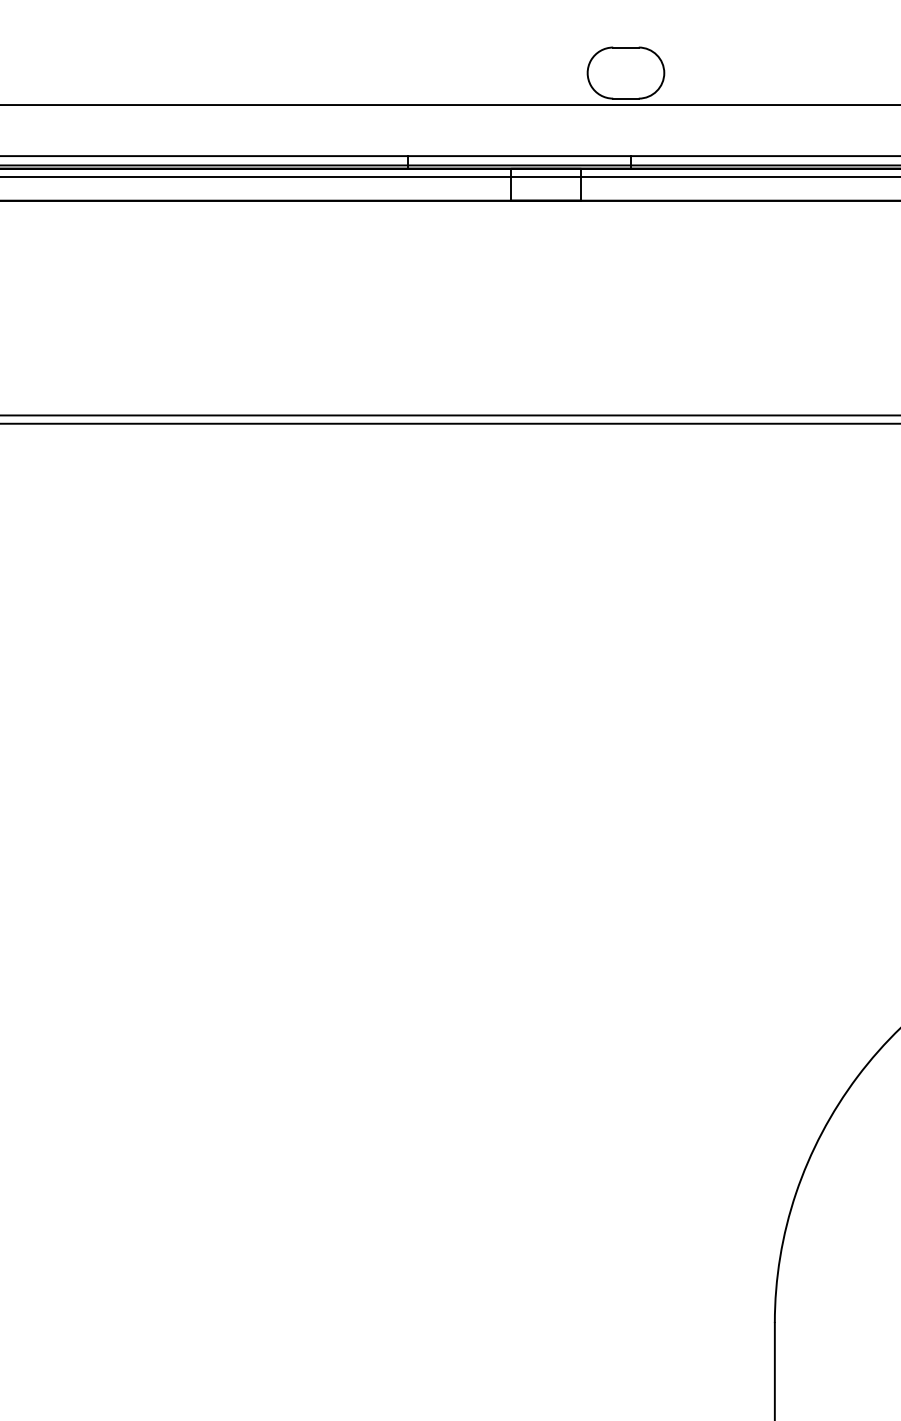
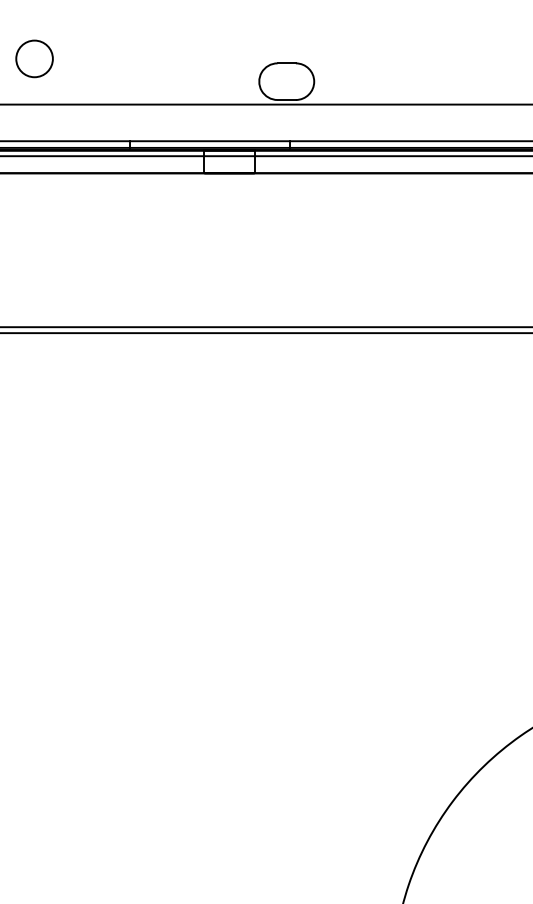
circle: (273, 40) -> (33, 58), added

